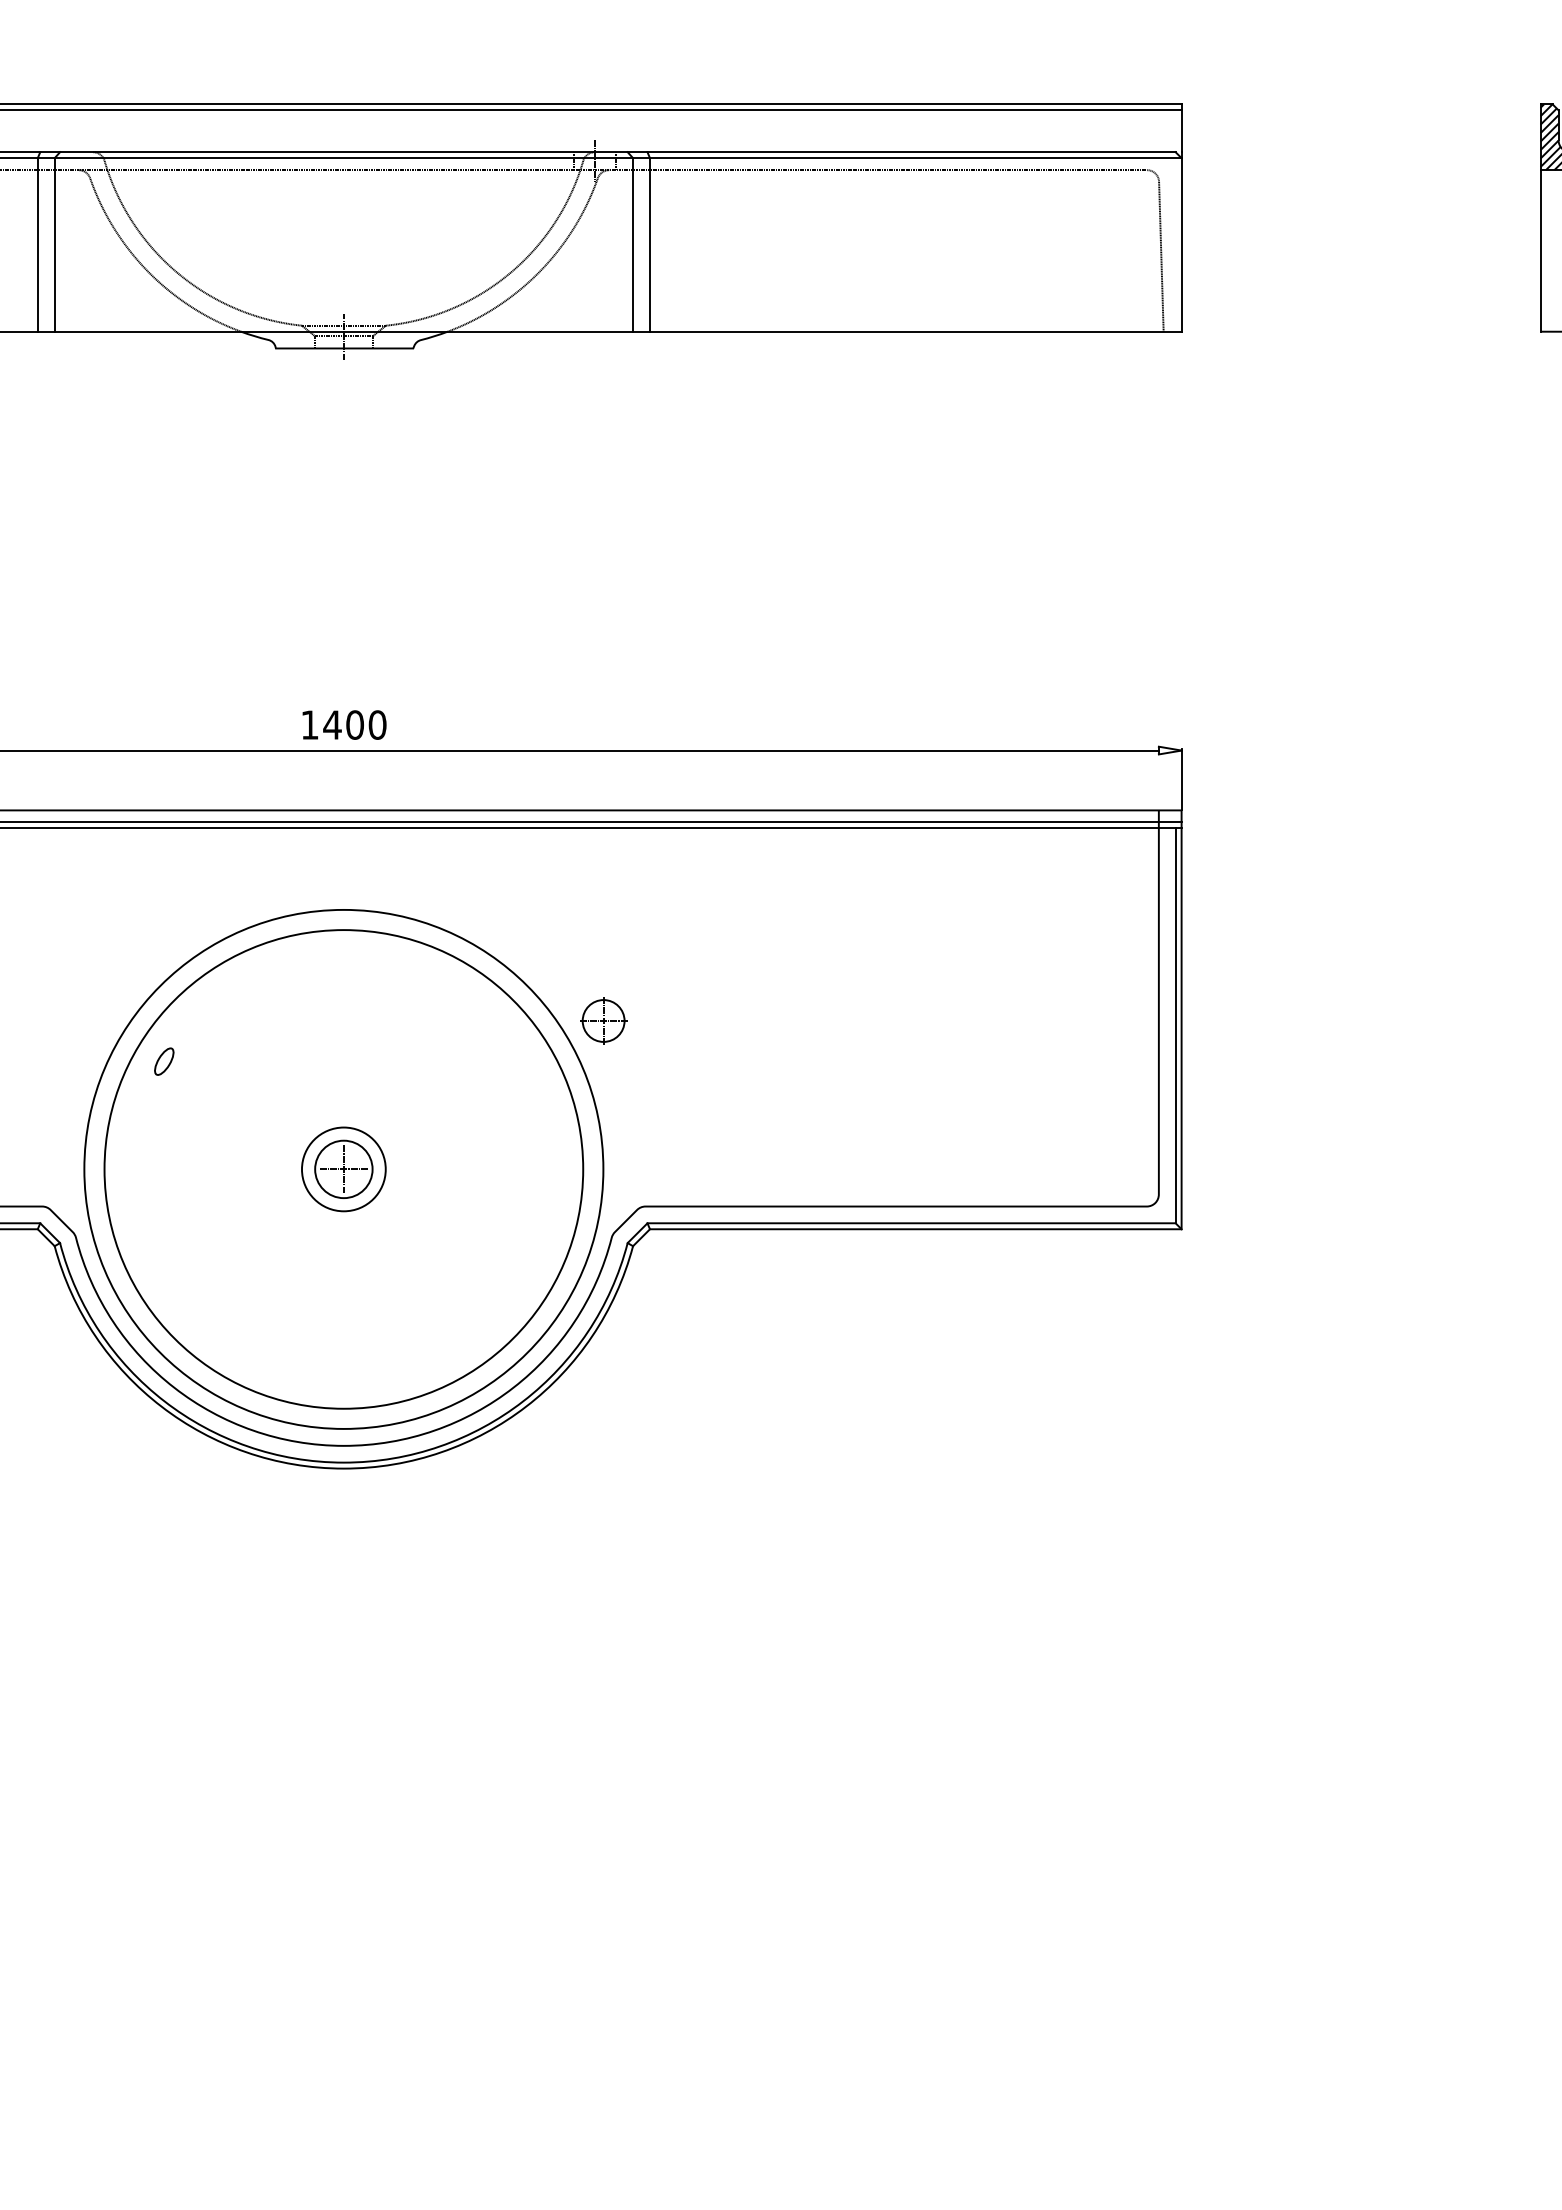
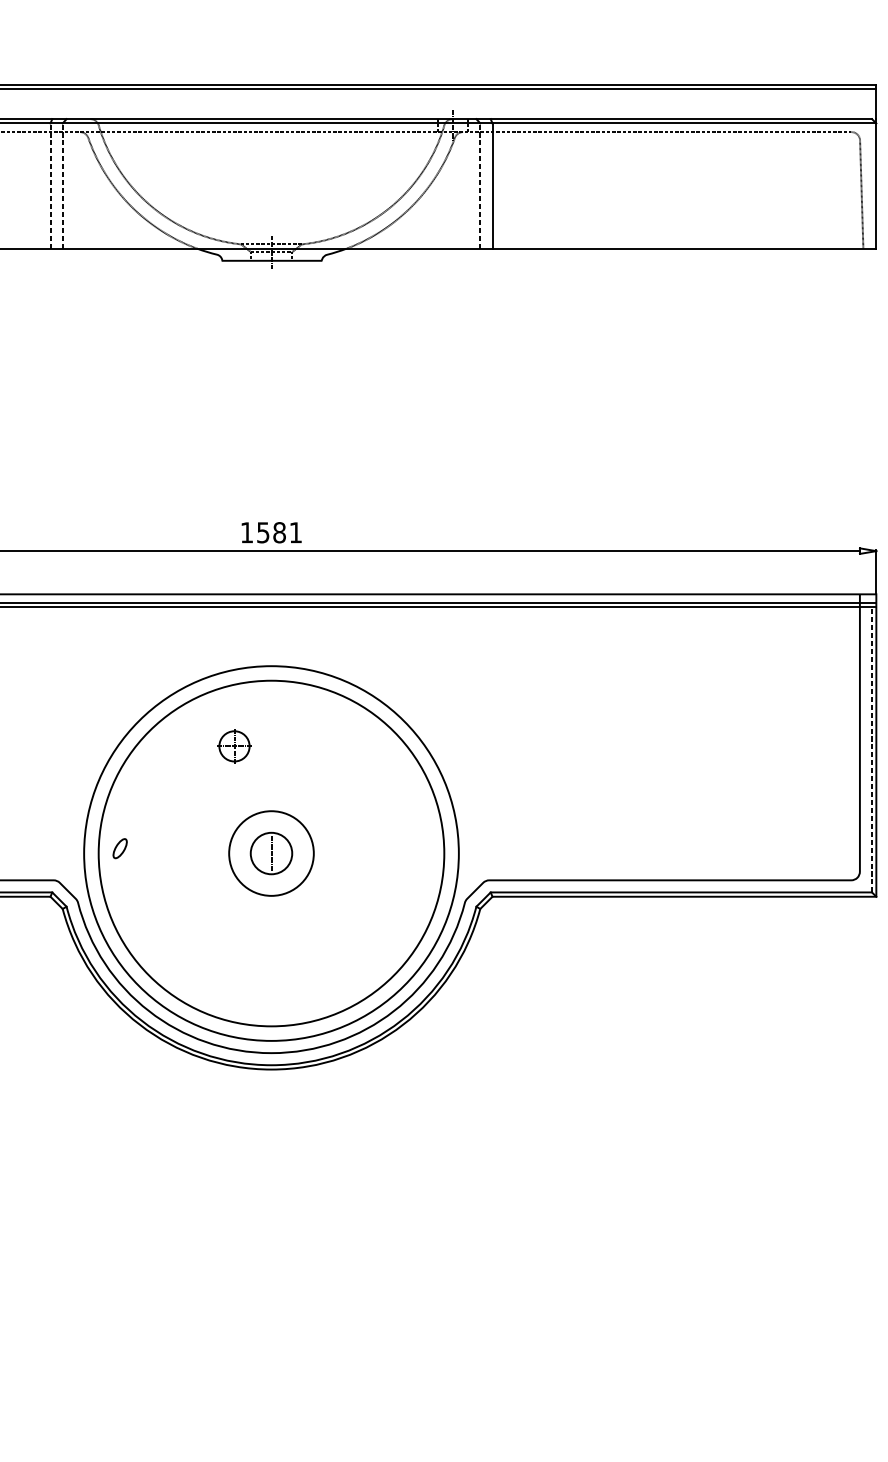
line: (37, 244) -> (50, 185), solid -> dashed
line: (54, 244) -> (62, 185), solid -> dashed
line: (633, 244) -> (480, 185), solid -> dashed
text: (354, 724) -> (279, 532), 1400 -> 1581
part: (603, 1020) -> (234, 746), moved
line: (1175, 1025) -> (871, 749), solid -> dashed
part: (164, 1061) -> (120, 848), moved
circle: (343, 1169) -> (271, 853), size x1.4
line: (343, 1169) -> (271, 853), removed

